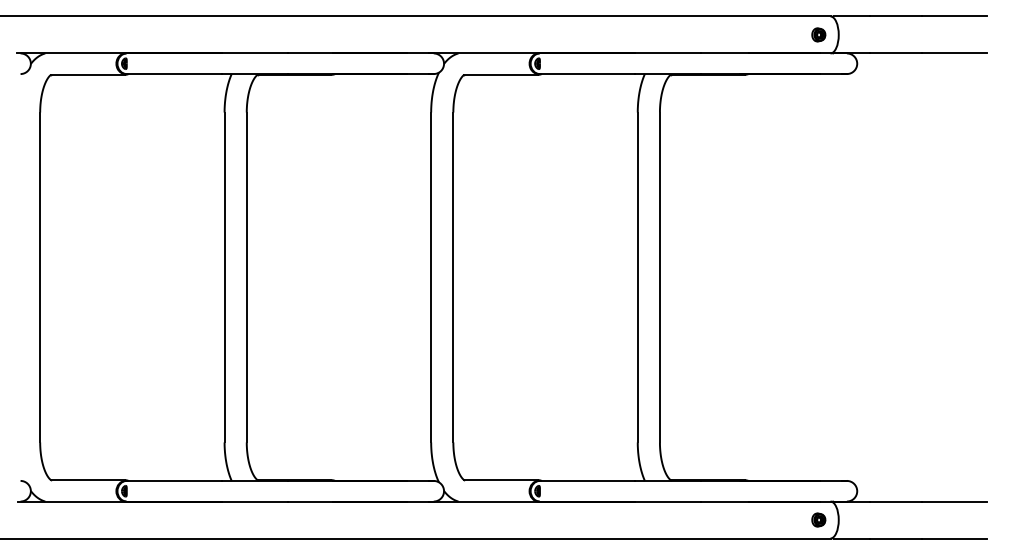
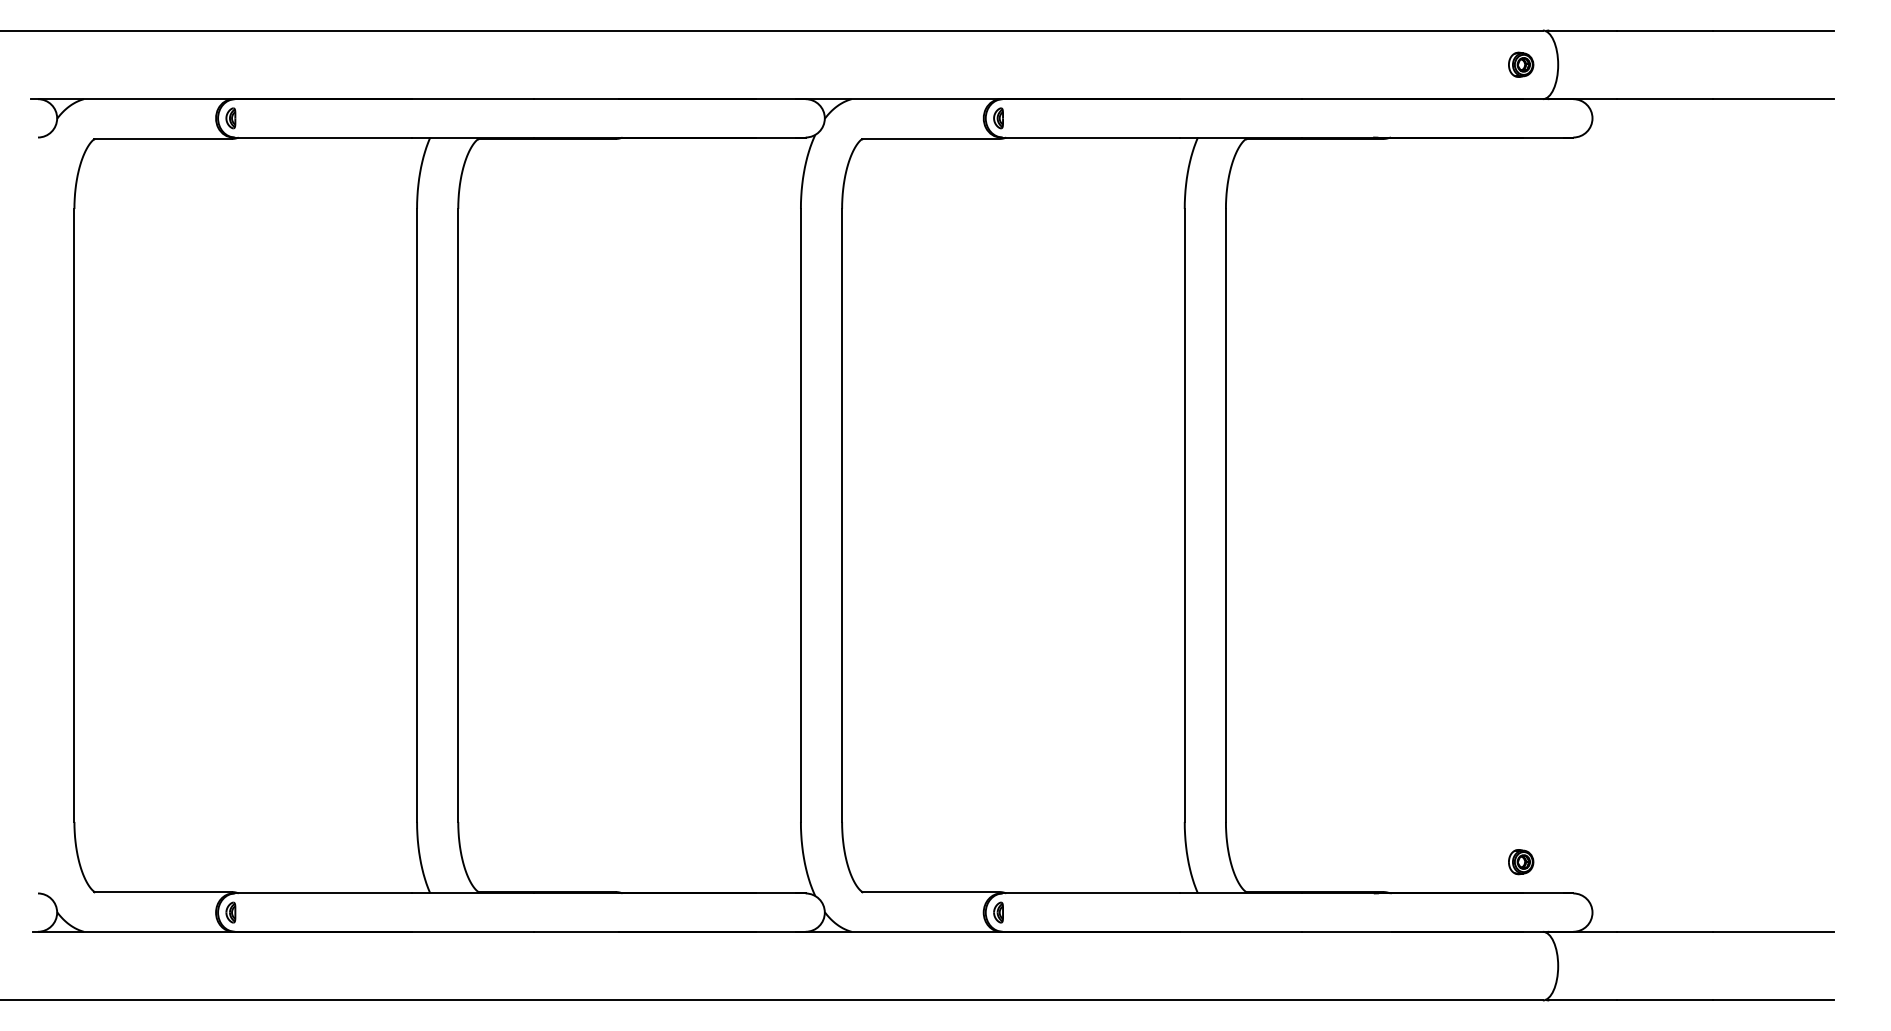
part: (818, 519) -> (1520, 861), moved

